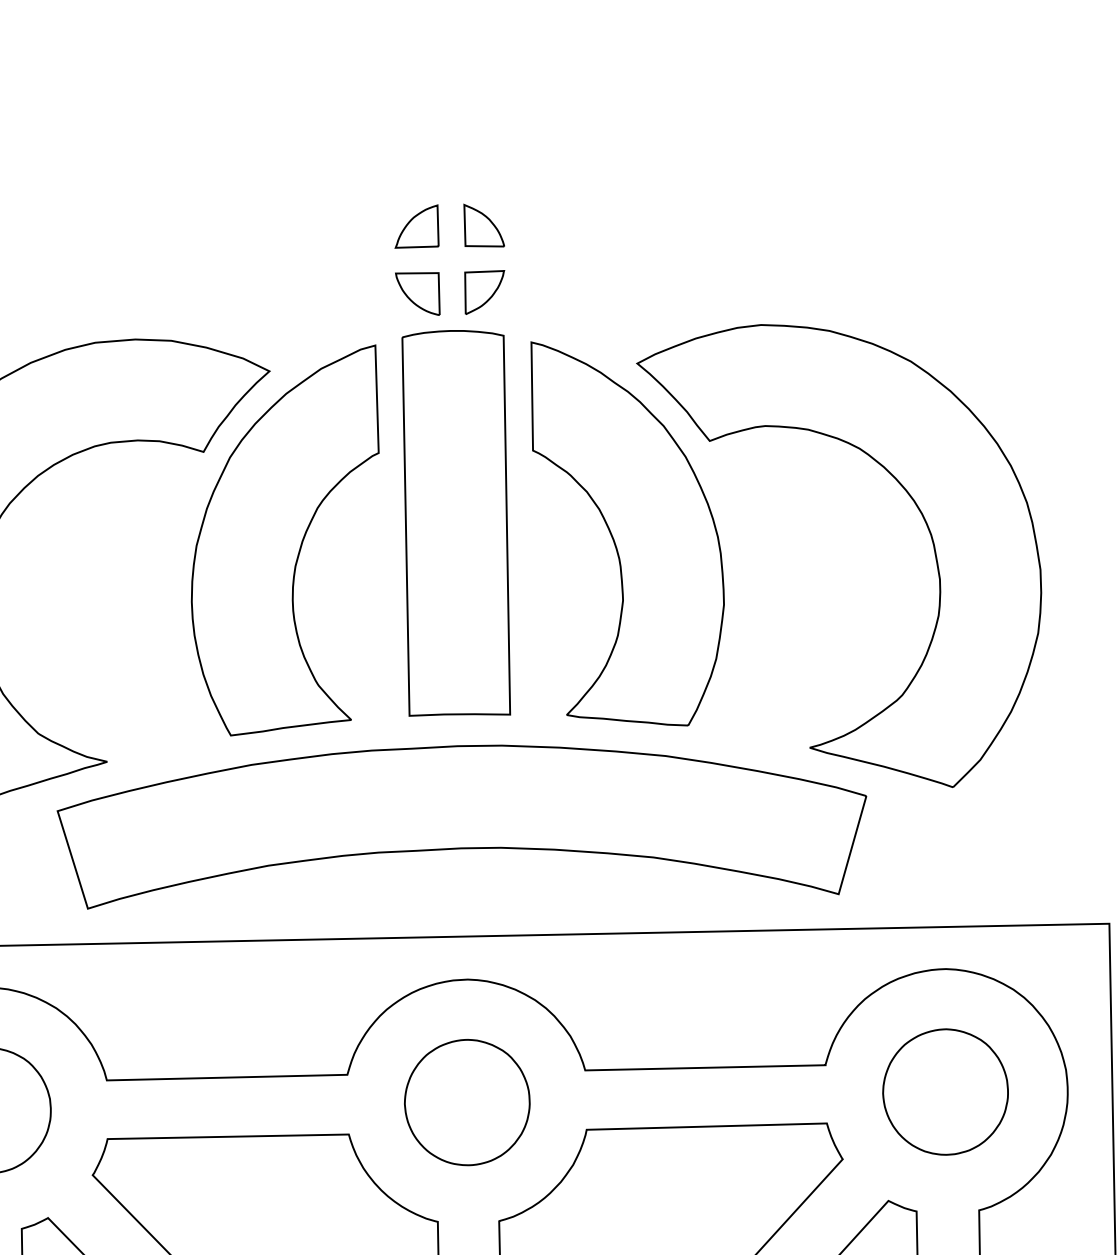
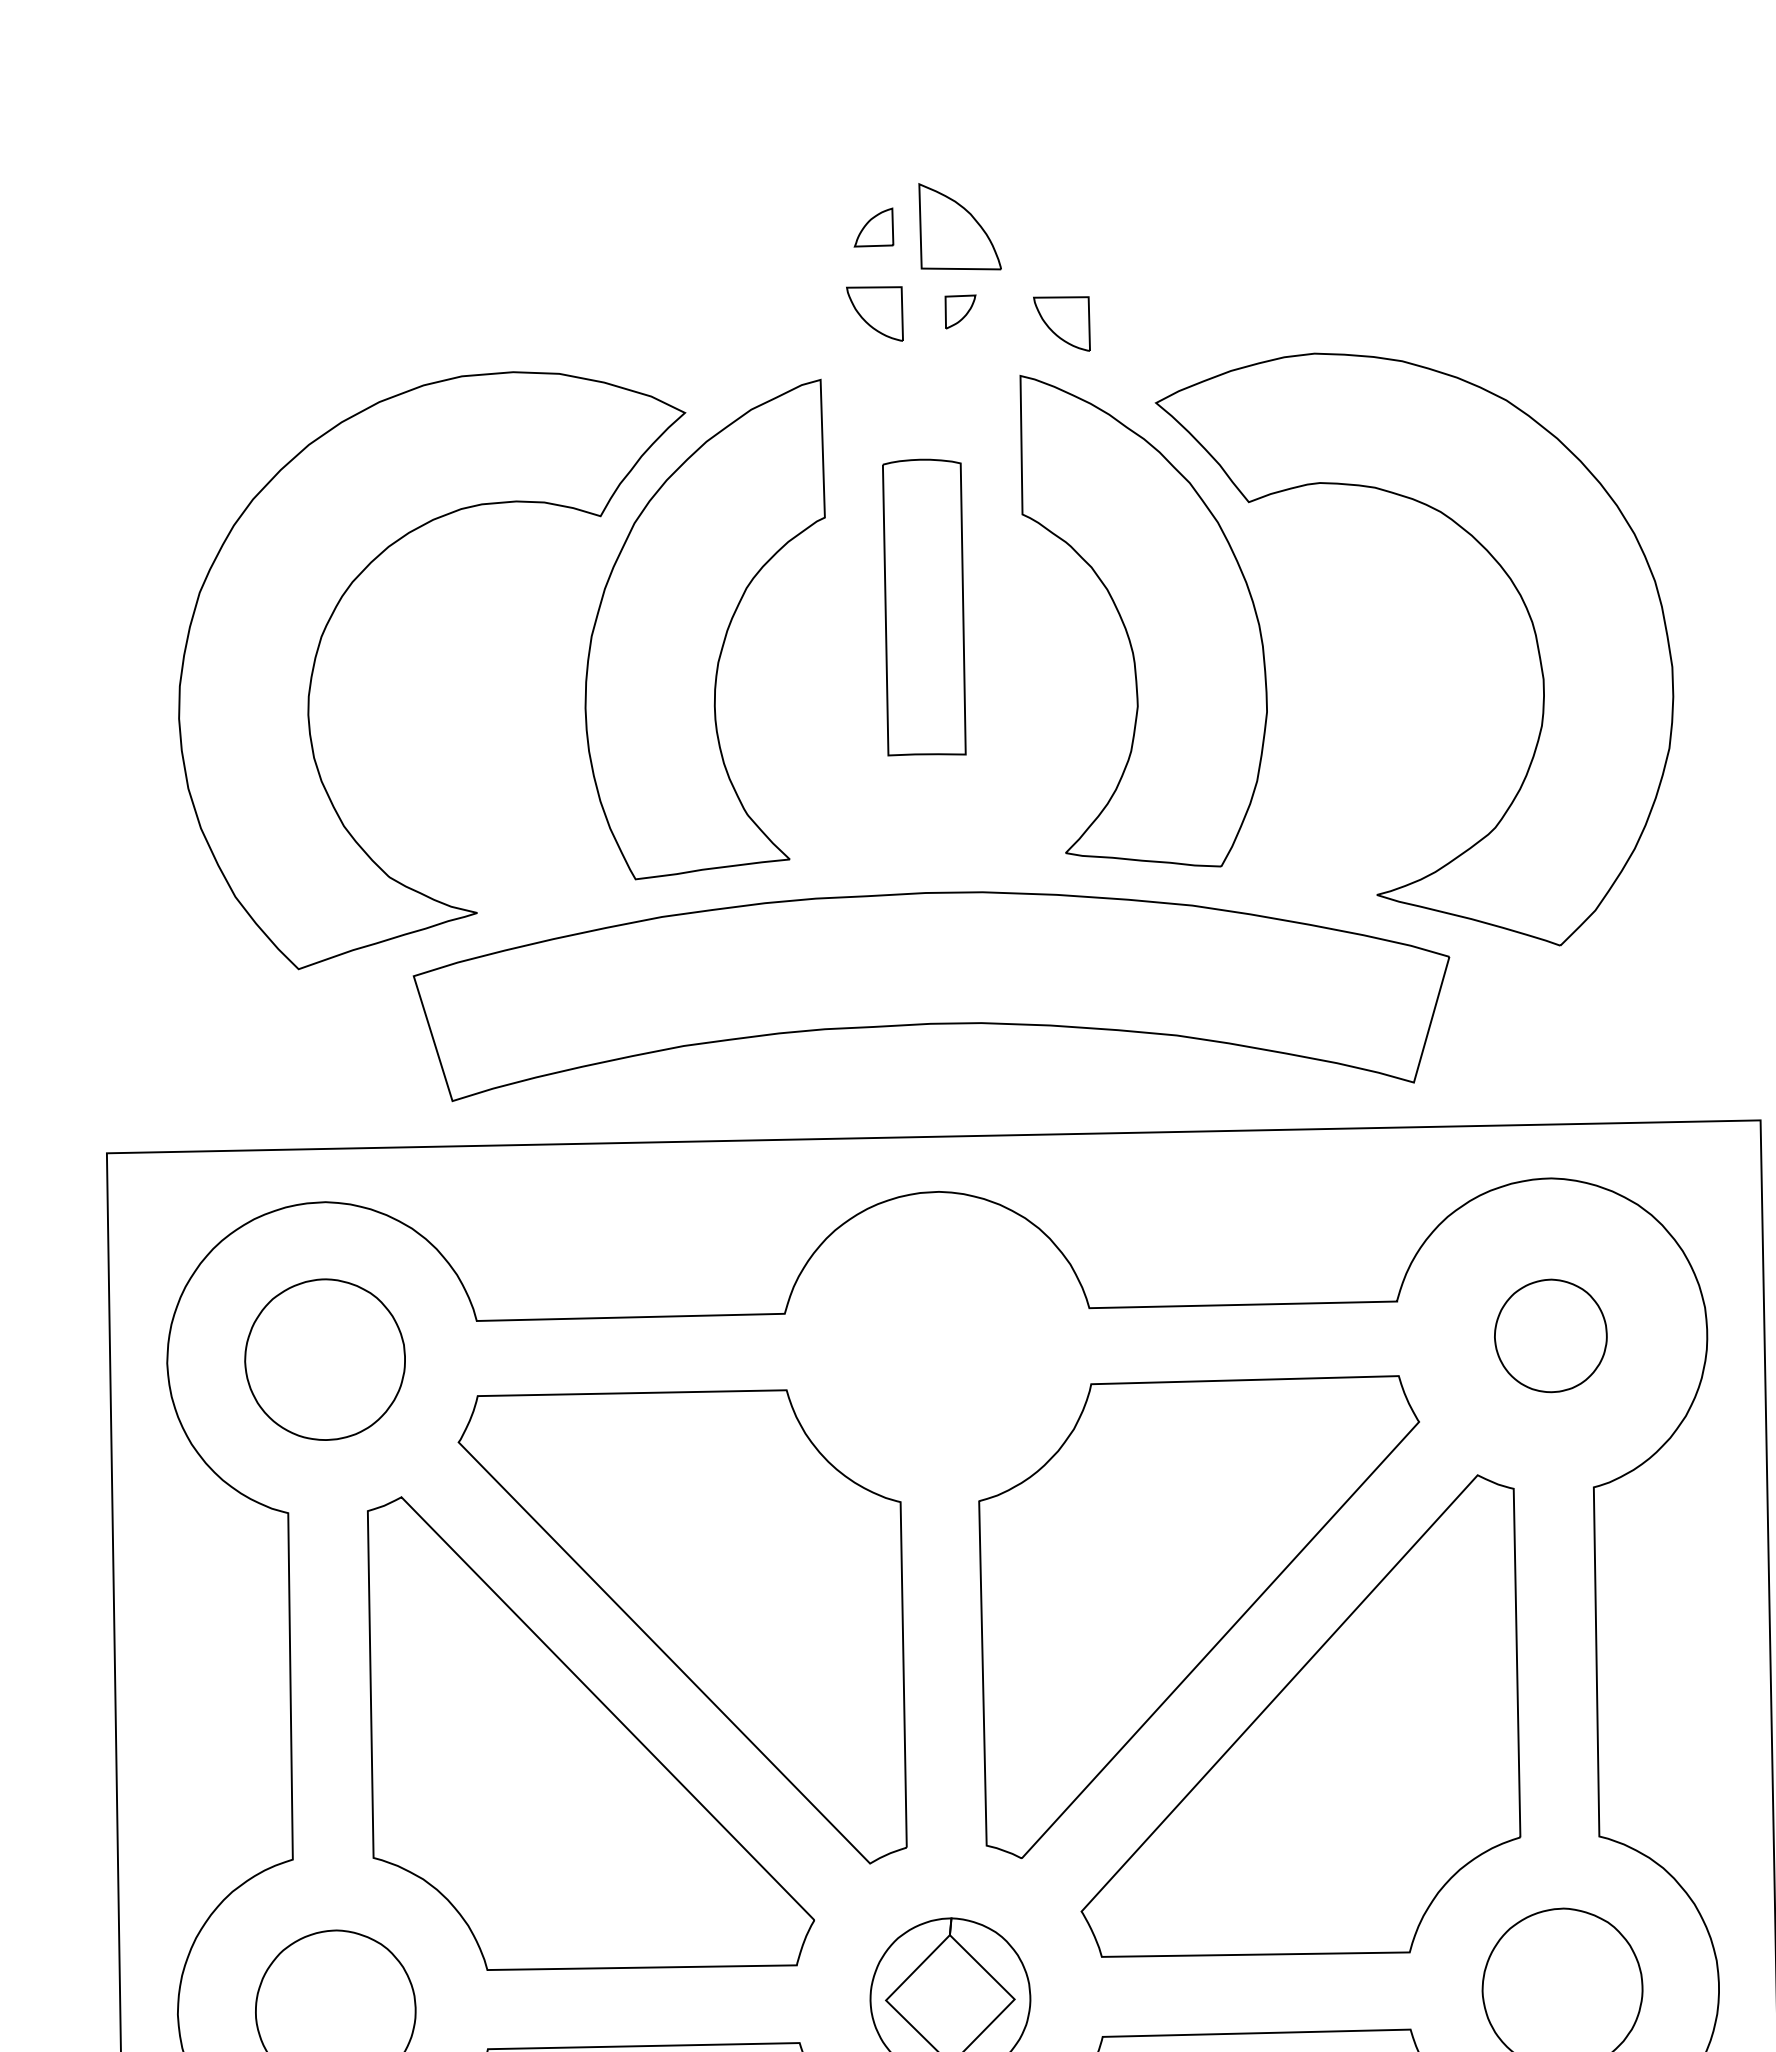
part: (483, 224) -> (959, 225), size x1.6
part: (416, 226) -> (873, 227), size x0.7
part: (484, 292) -> (960, 311), size x0.6
part: (563, 301) -> (1061, 323), added
part: (456, 523) -> (924, 607), size x0.6
part: (945, 1091) -> (1550, 1335), size x0.7
part: (467, 1102) -> (938, 1349), removed

